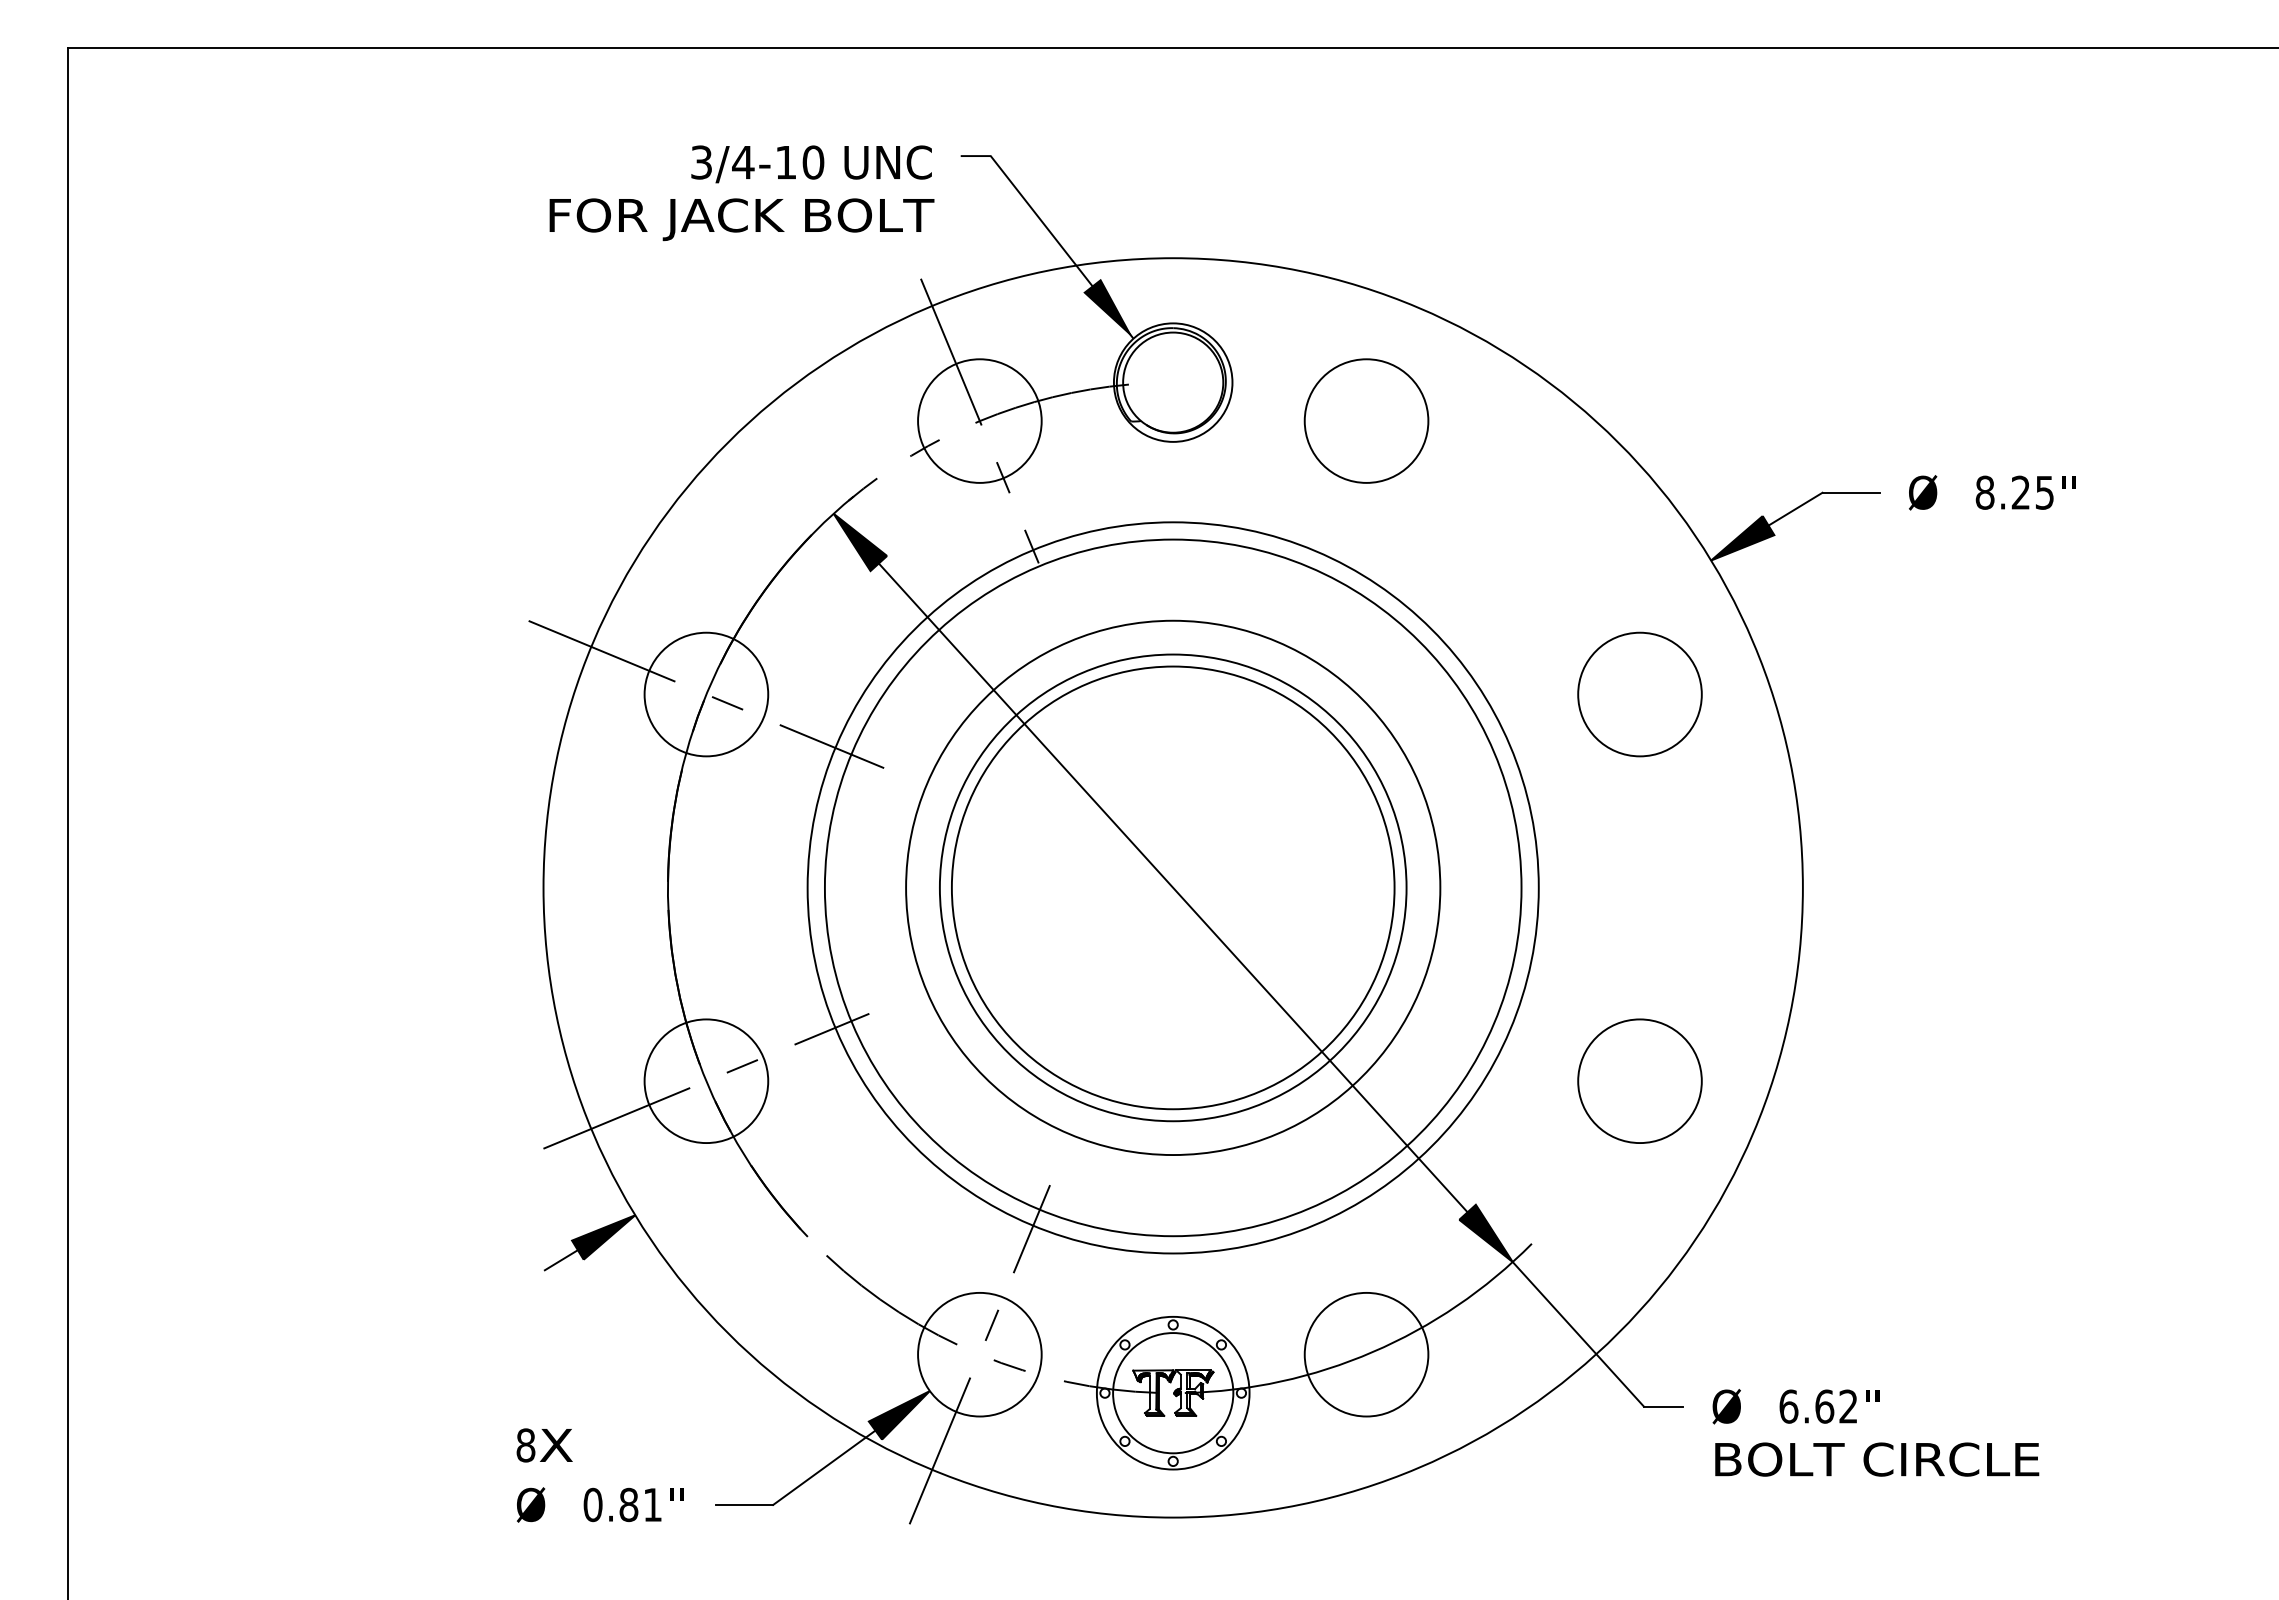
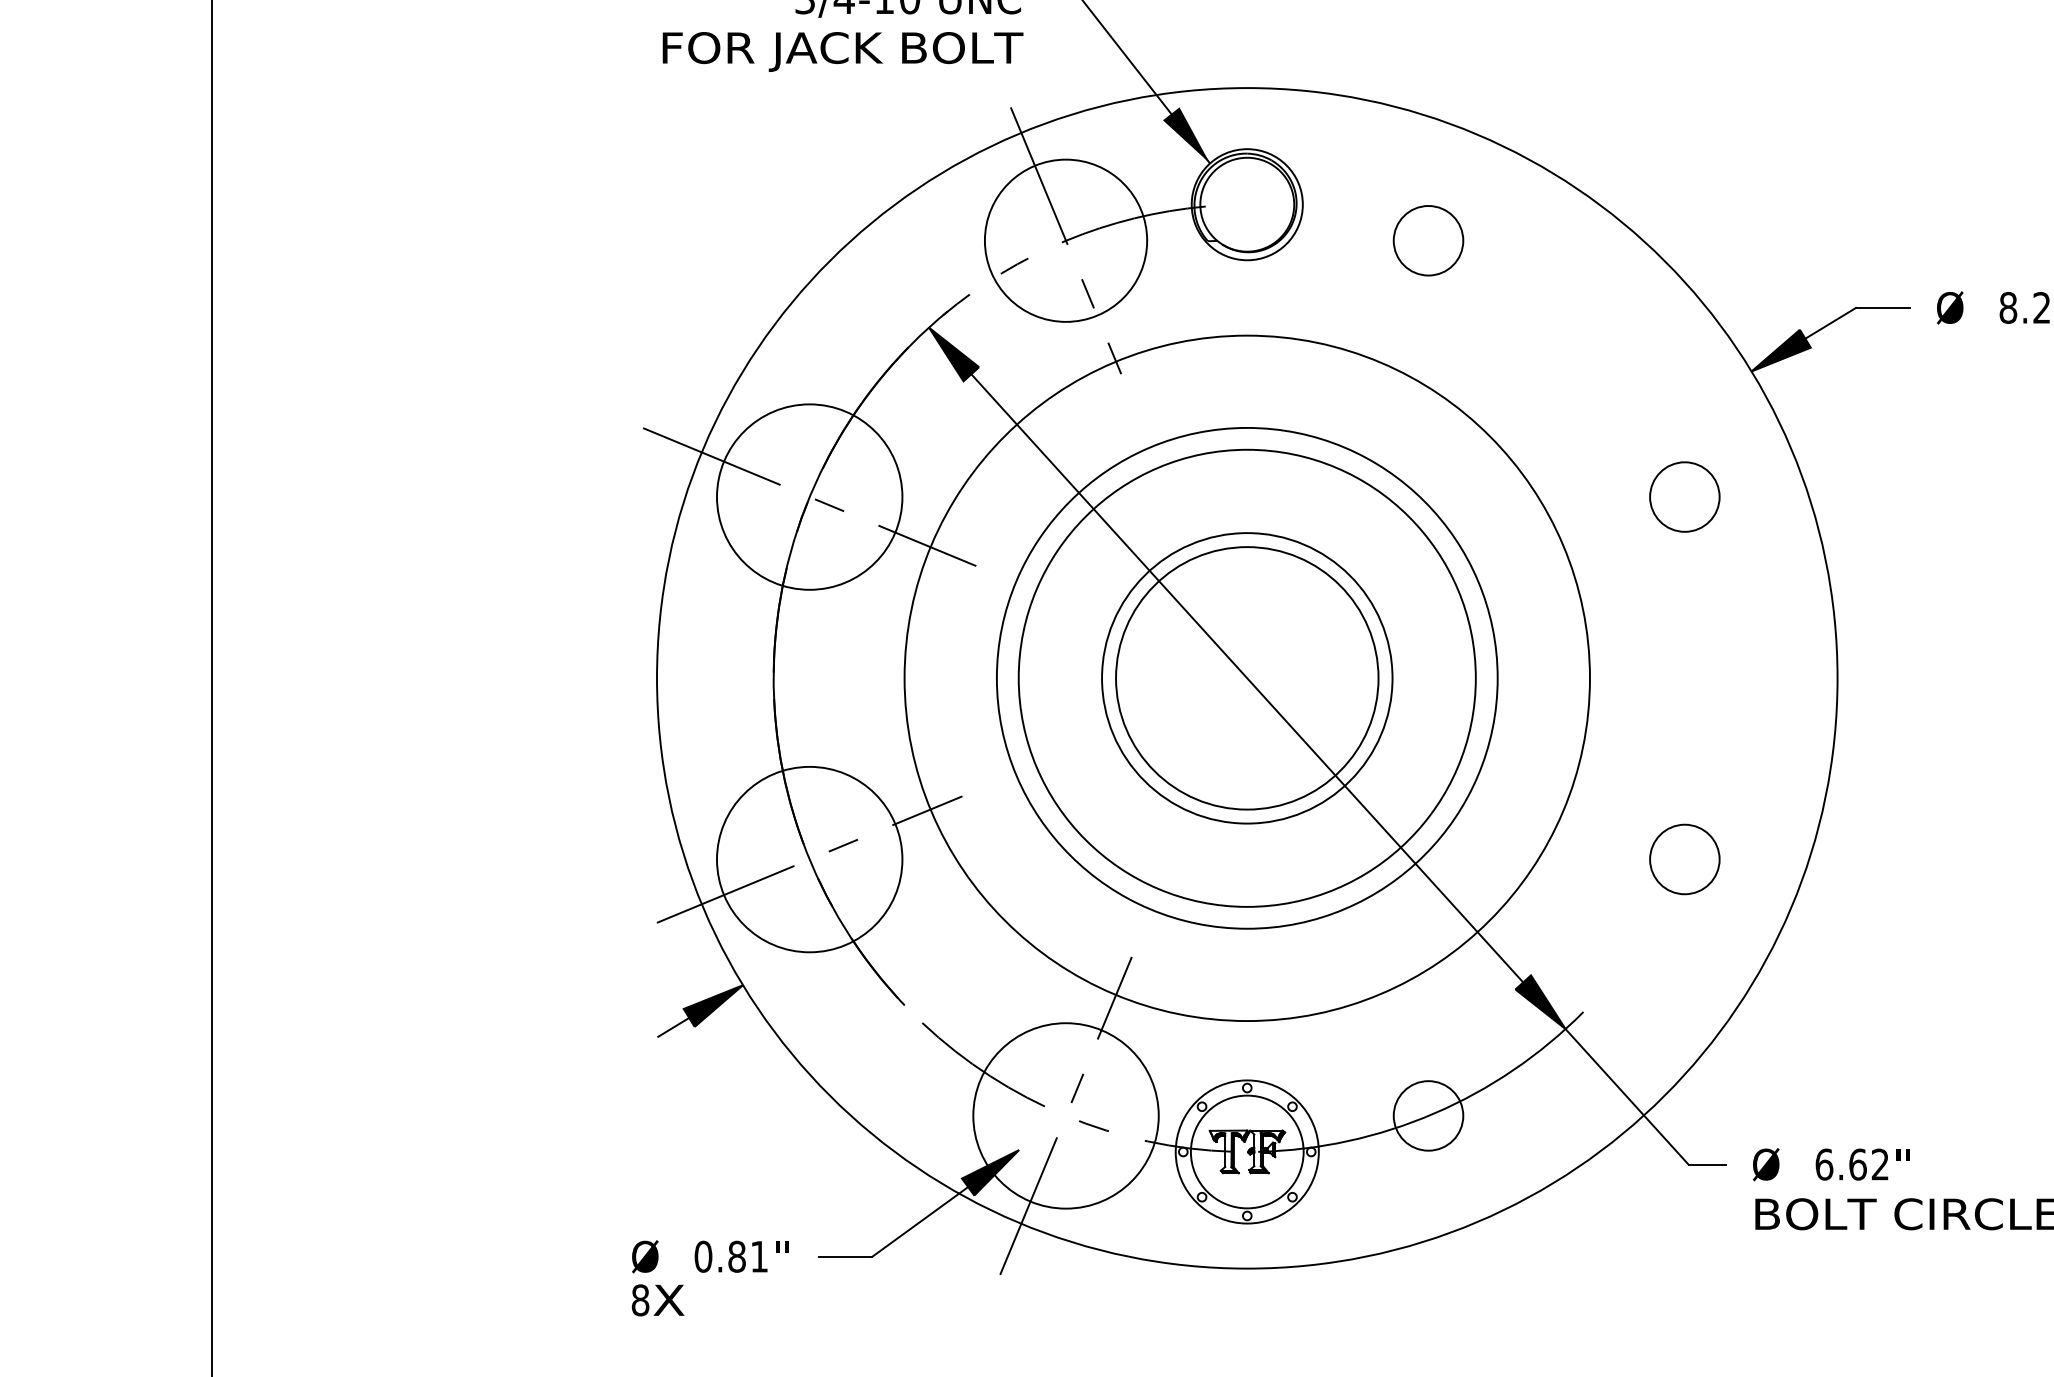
circle: (979, 420) -> (1065, 240), size x1.4
circle: (1366, 420) -> (1428, 240), size x0.6
circle: (706, 694) -> (809, 497), size x1.6
circle: (1639, 694) -> (1684, 497), size x0.6
circle: (1172, 887) -> (1246, 677), size x0.6
circle: (1172, 887) -> (1246, 677), size x0.7
circle: (1172, 887) -> (1246, 677), size x0.7
circle: (1639, 1080) -> (1684, 858), size x0.6
circle: (706, 1081) -> (809, 859), size x1.6
circle: (979, 1354) -> (1065, 1115), size x1.6
circle: (1366, 1354) -> (1428, 1115), size x0.6
text: (544, 1445) -> (657, 1300), moved

